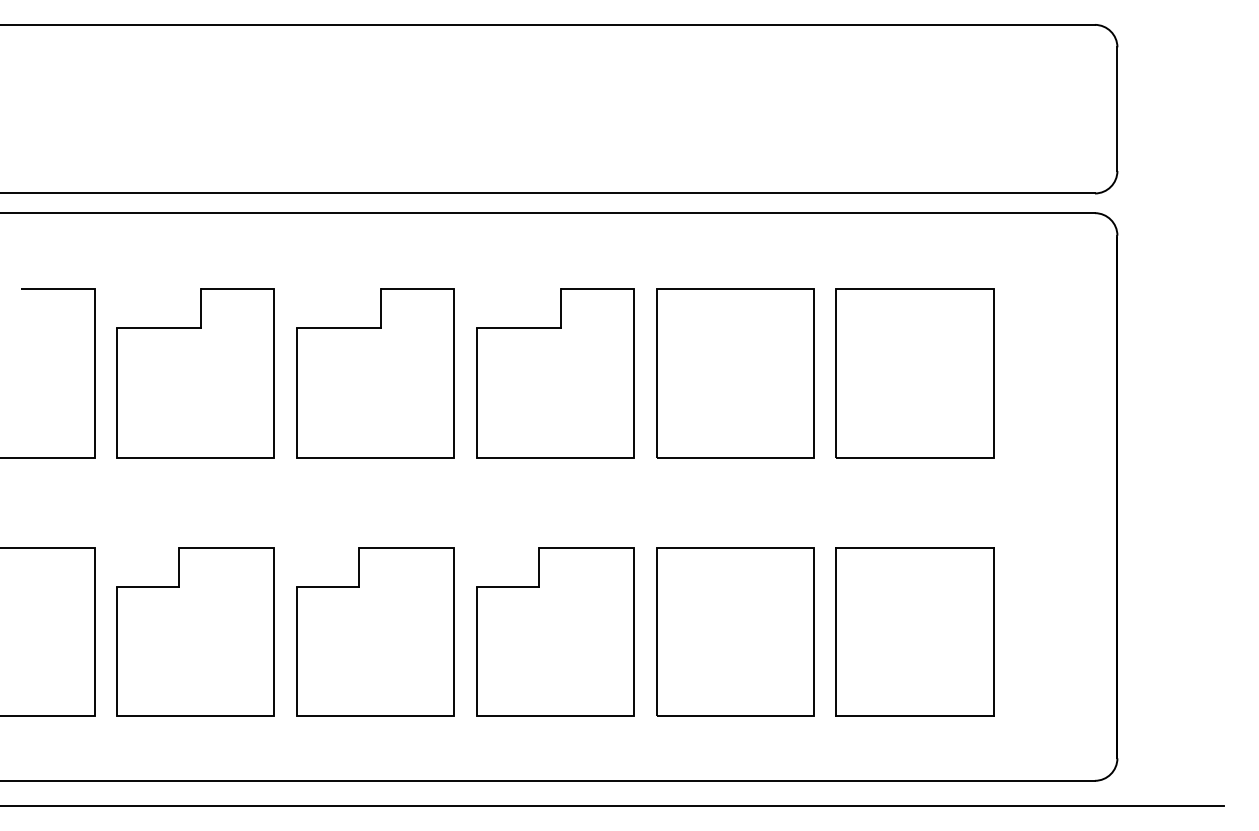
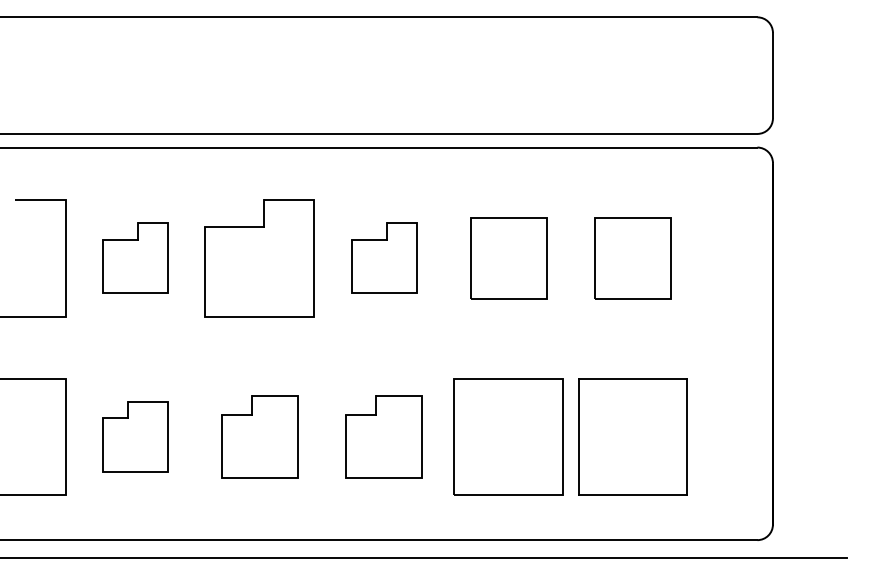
part: (195, 373) -> (135, 258), size x0.6
part: (555, 373) -> (384, 258), size x0.6
part: (735, 373) -> (508, 258), size x0.7
part: (914, 373) -> (632, 258), size x0.7
part: (195, 630) -> (135, 436), size x0.6
part: (375, 630) -> (259, 436), size x0.7
part: (555, 630) -> (384, 436), size x0.7

